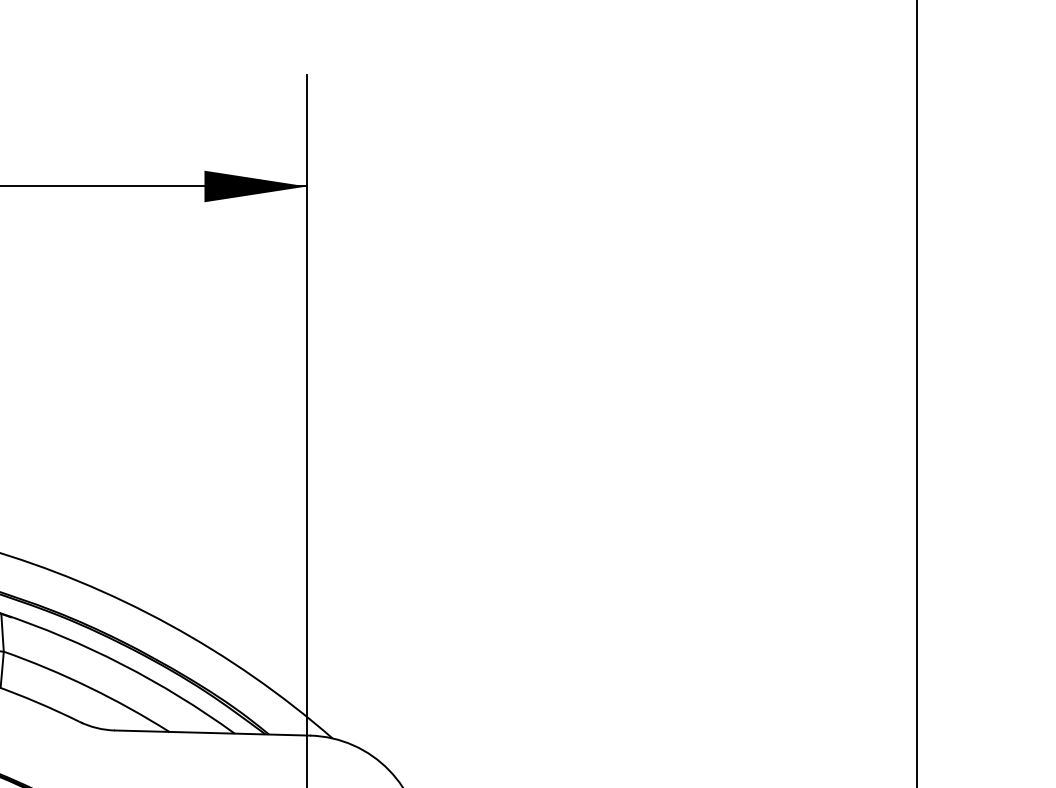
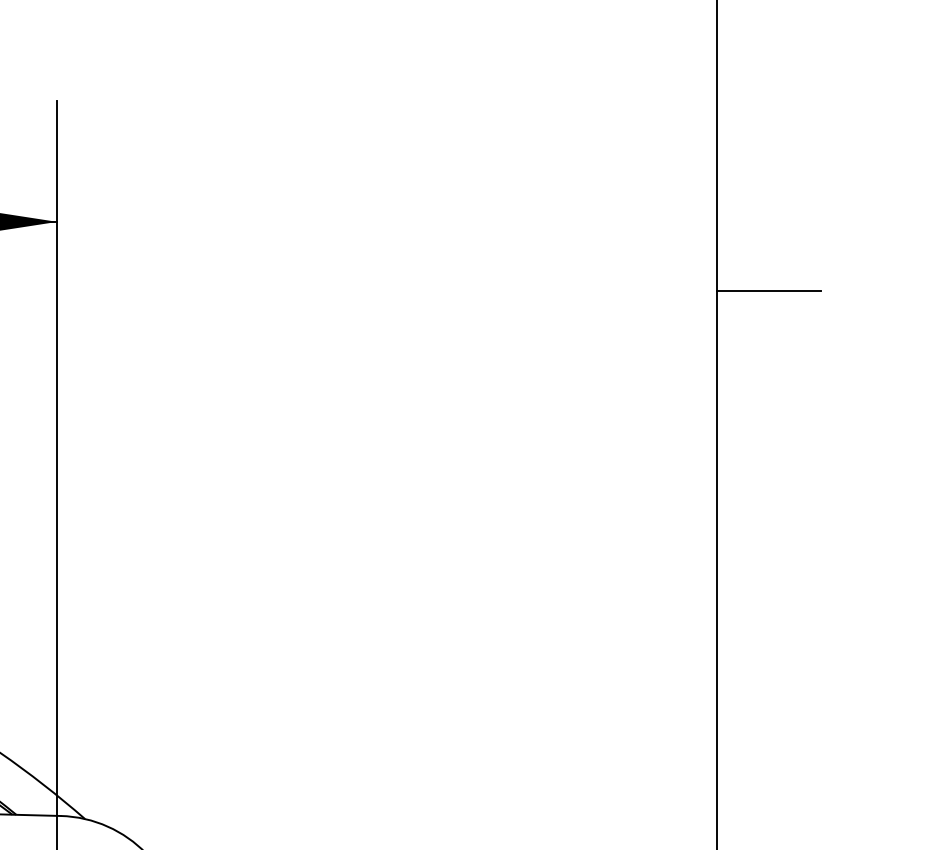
line: (964, 250) -> (768, 291), added

